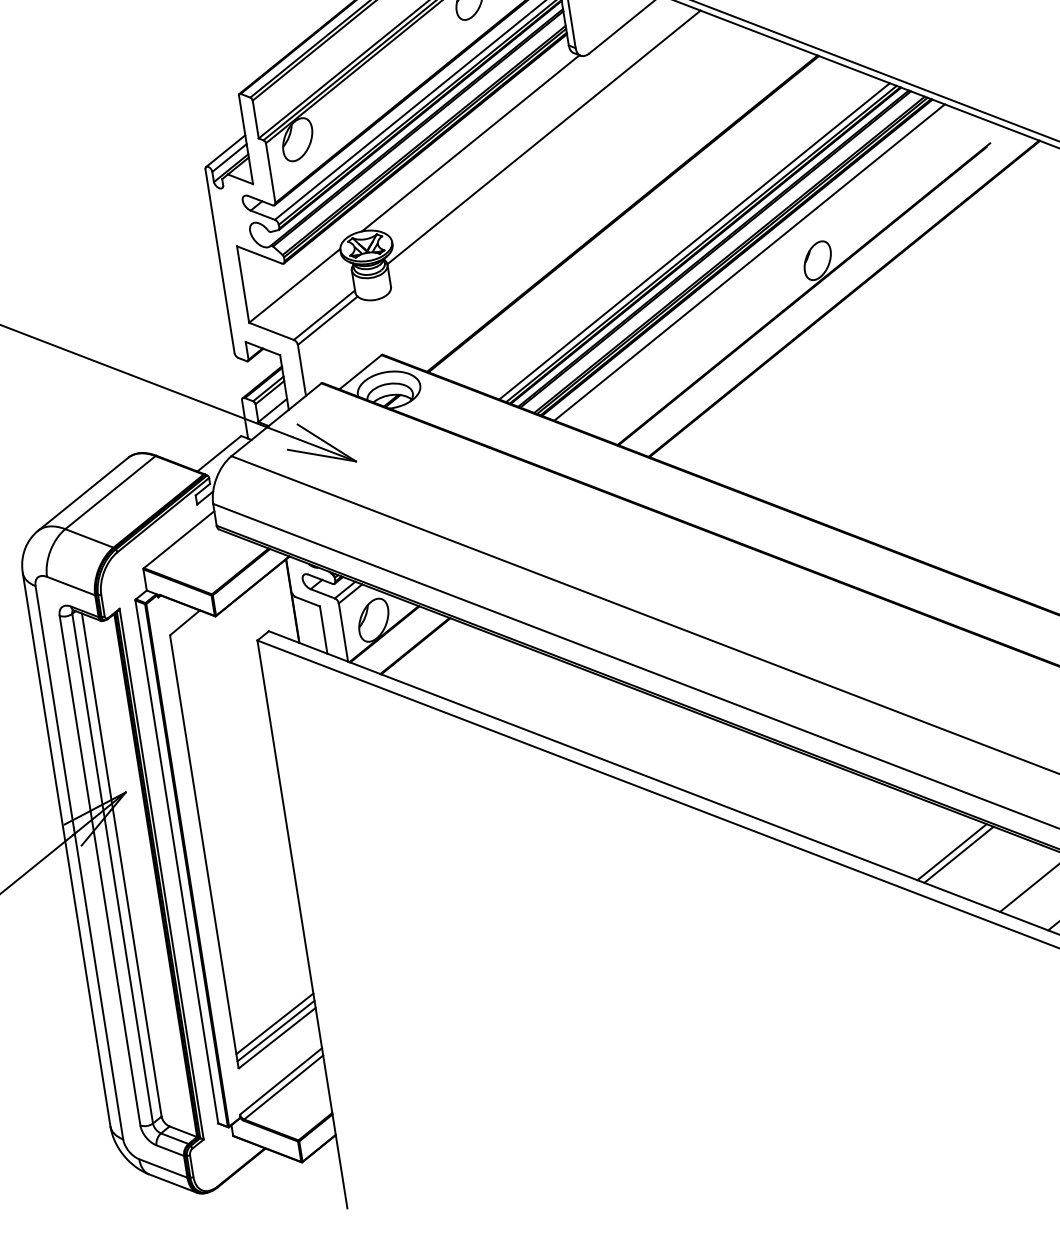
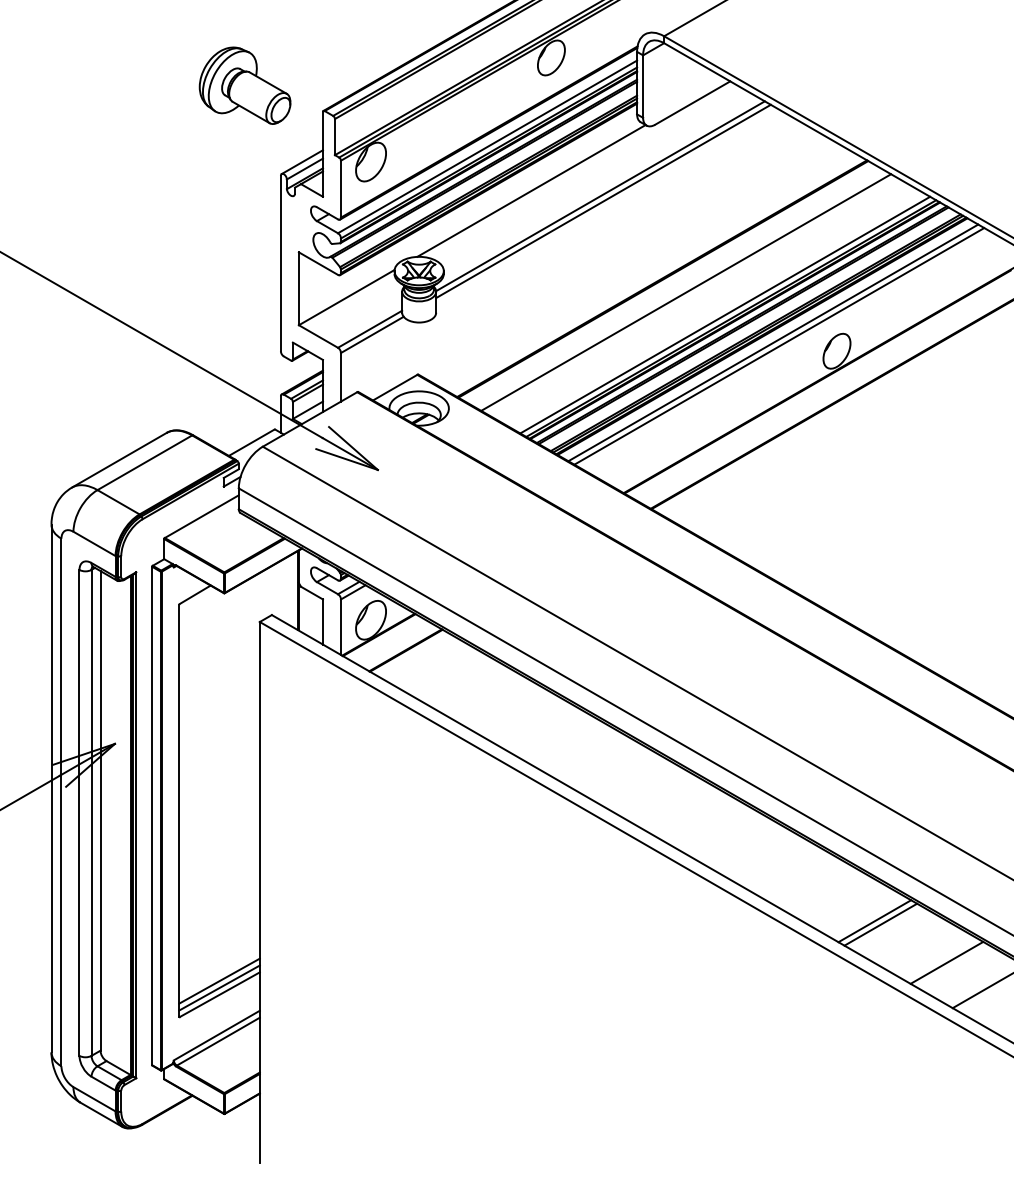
part: (152, 80) -> (244, 85), added
line: (548, 142) -> (603, 201), added
line: (650, 224) -> (686, 292), added
line: (756, 265) -> (779, 346), added

